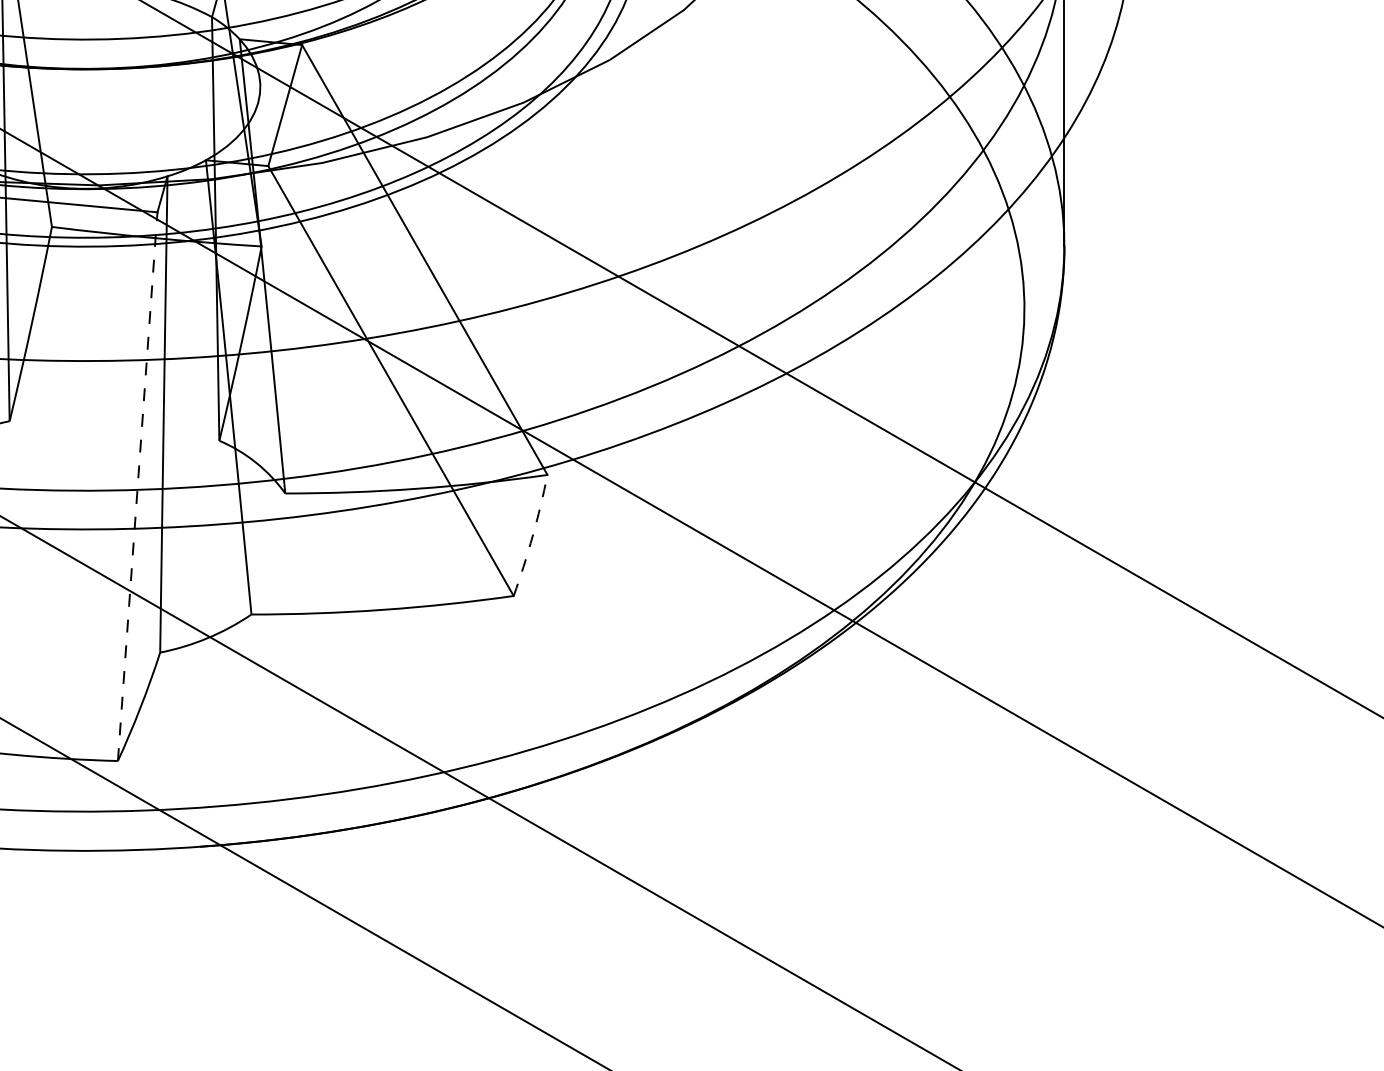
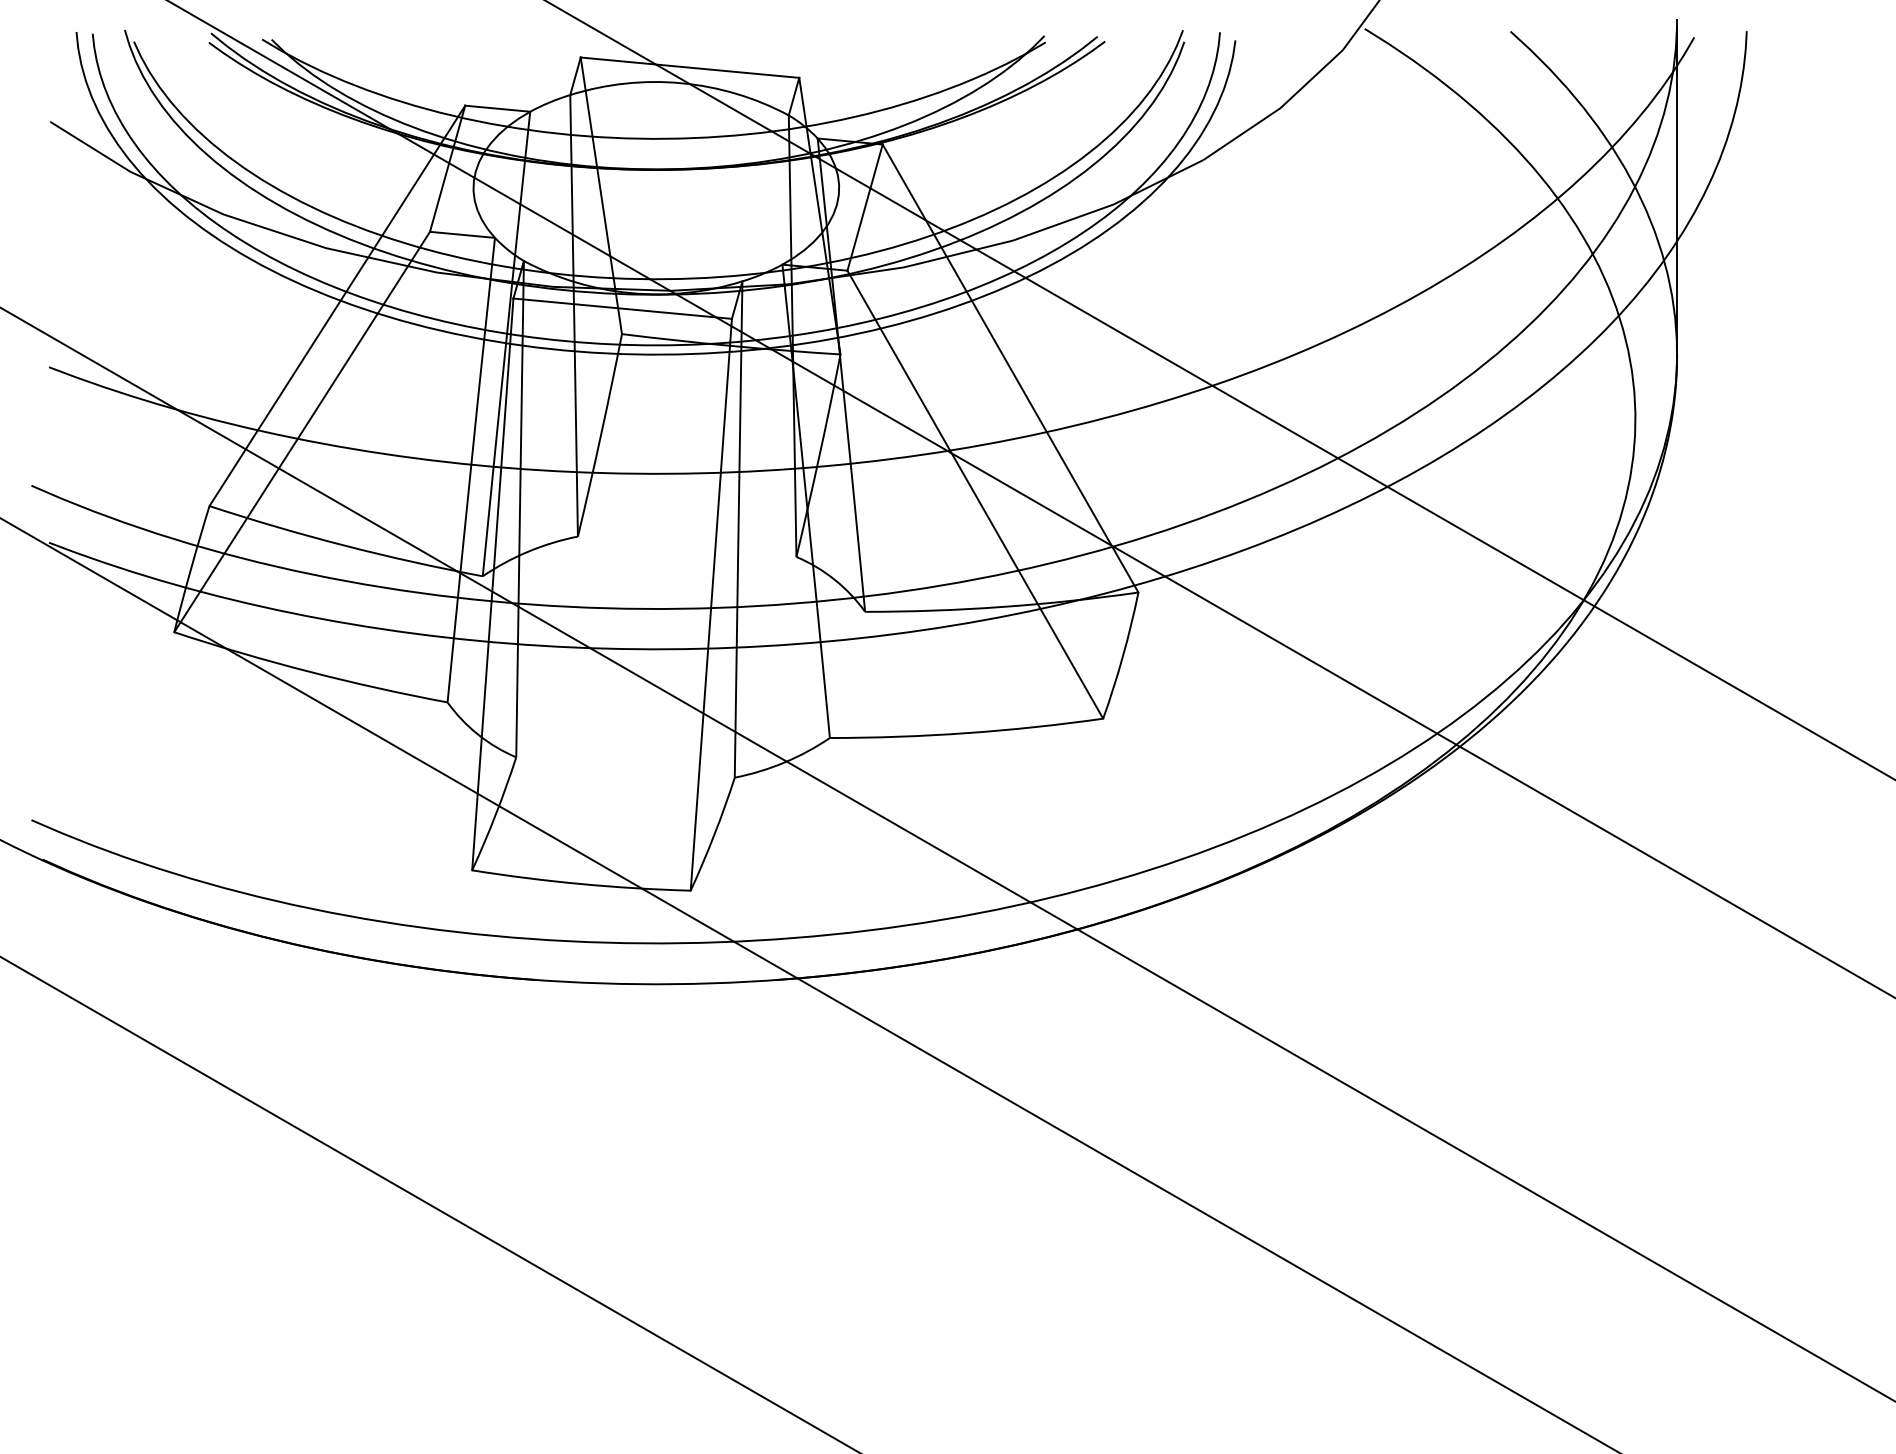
line: (137, 486) -> (711, 604), dashed -> solid
arc: (533, 536) -> (1123, 656), dashed -> solid

